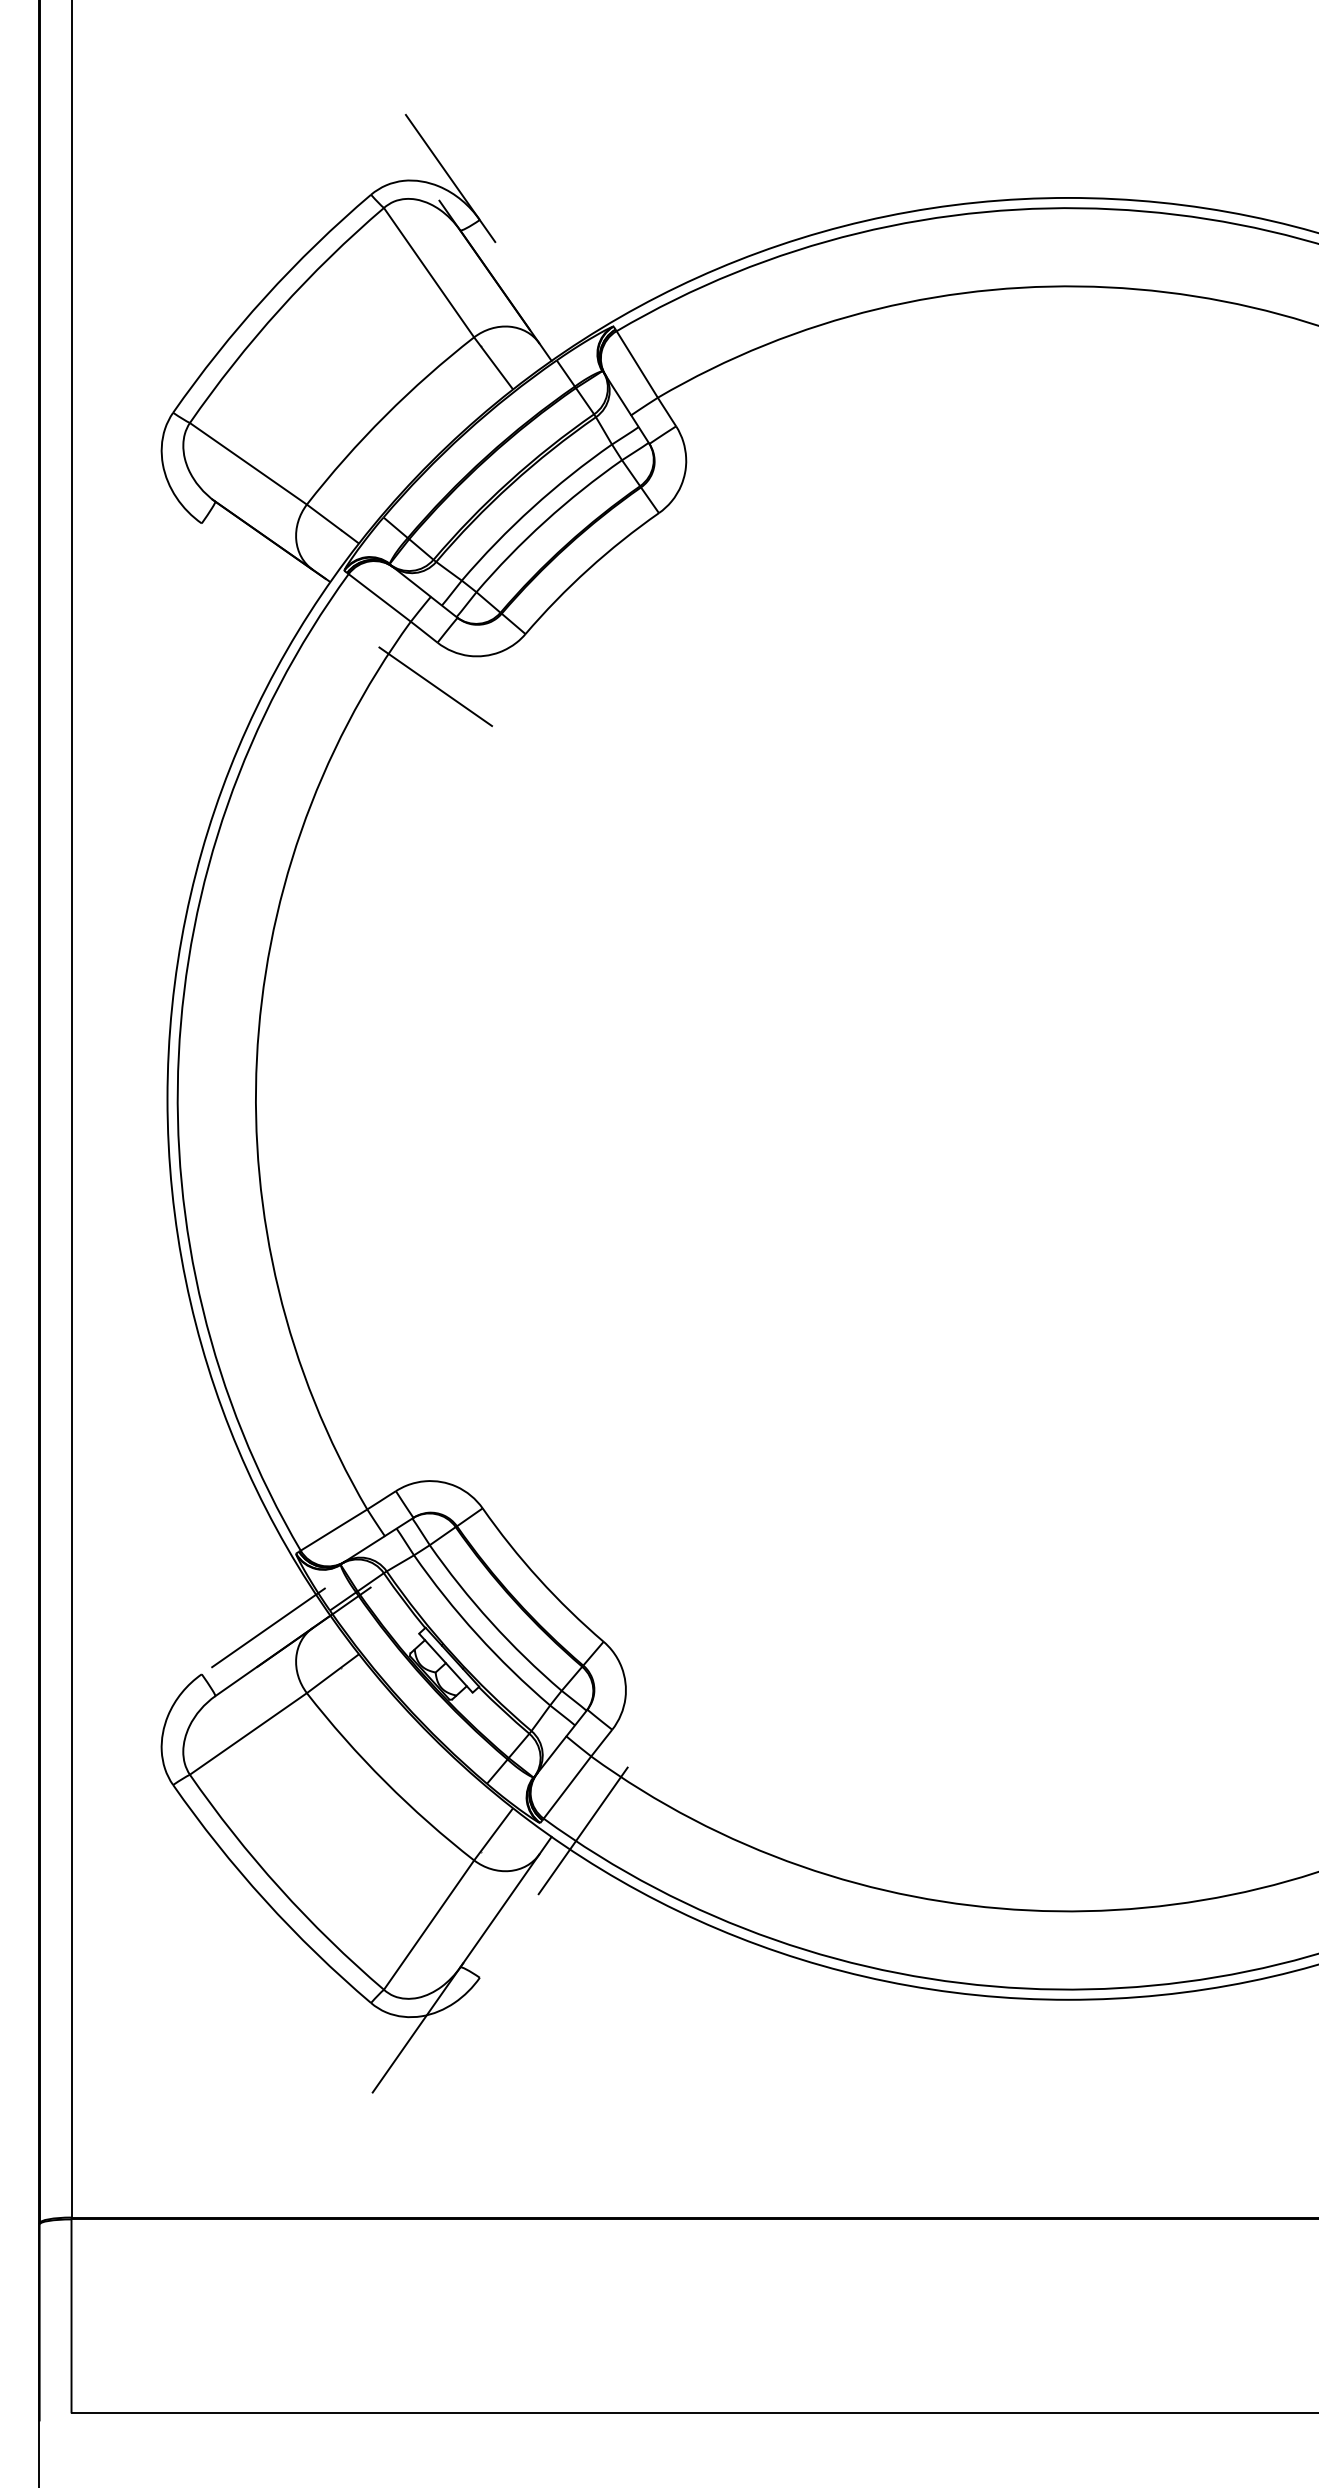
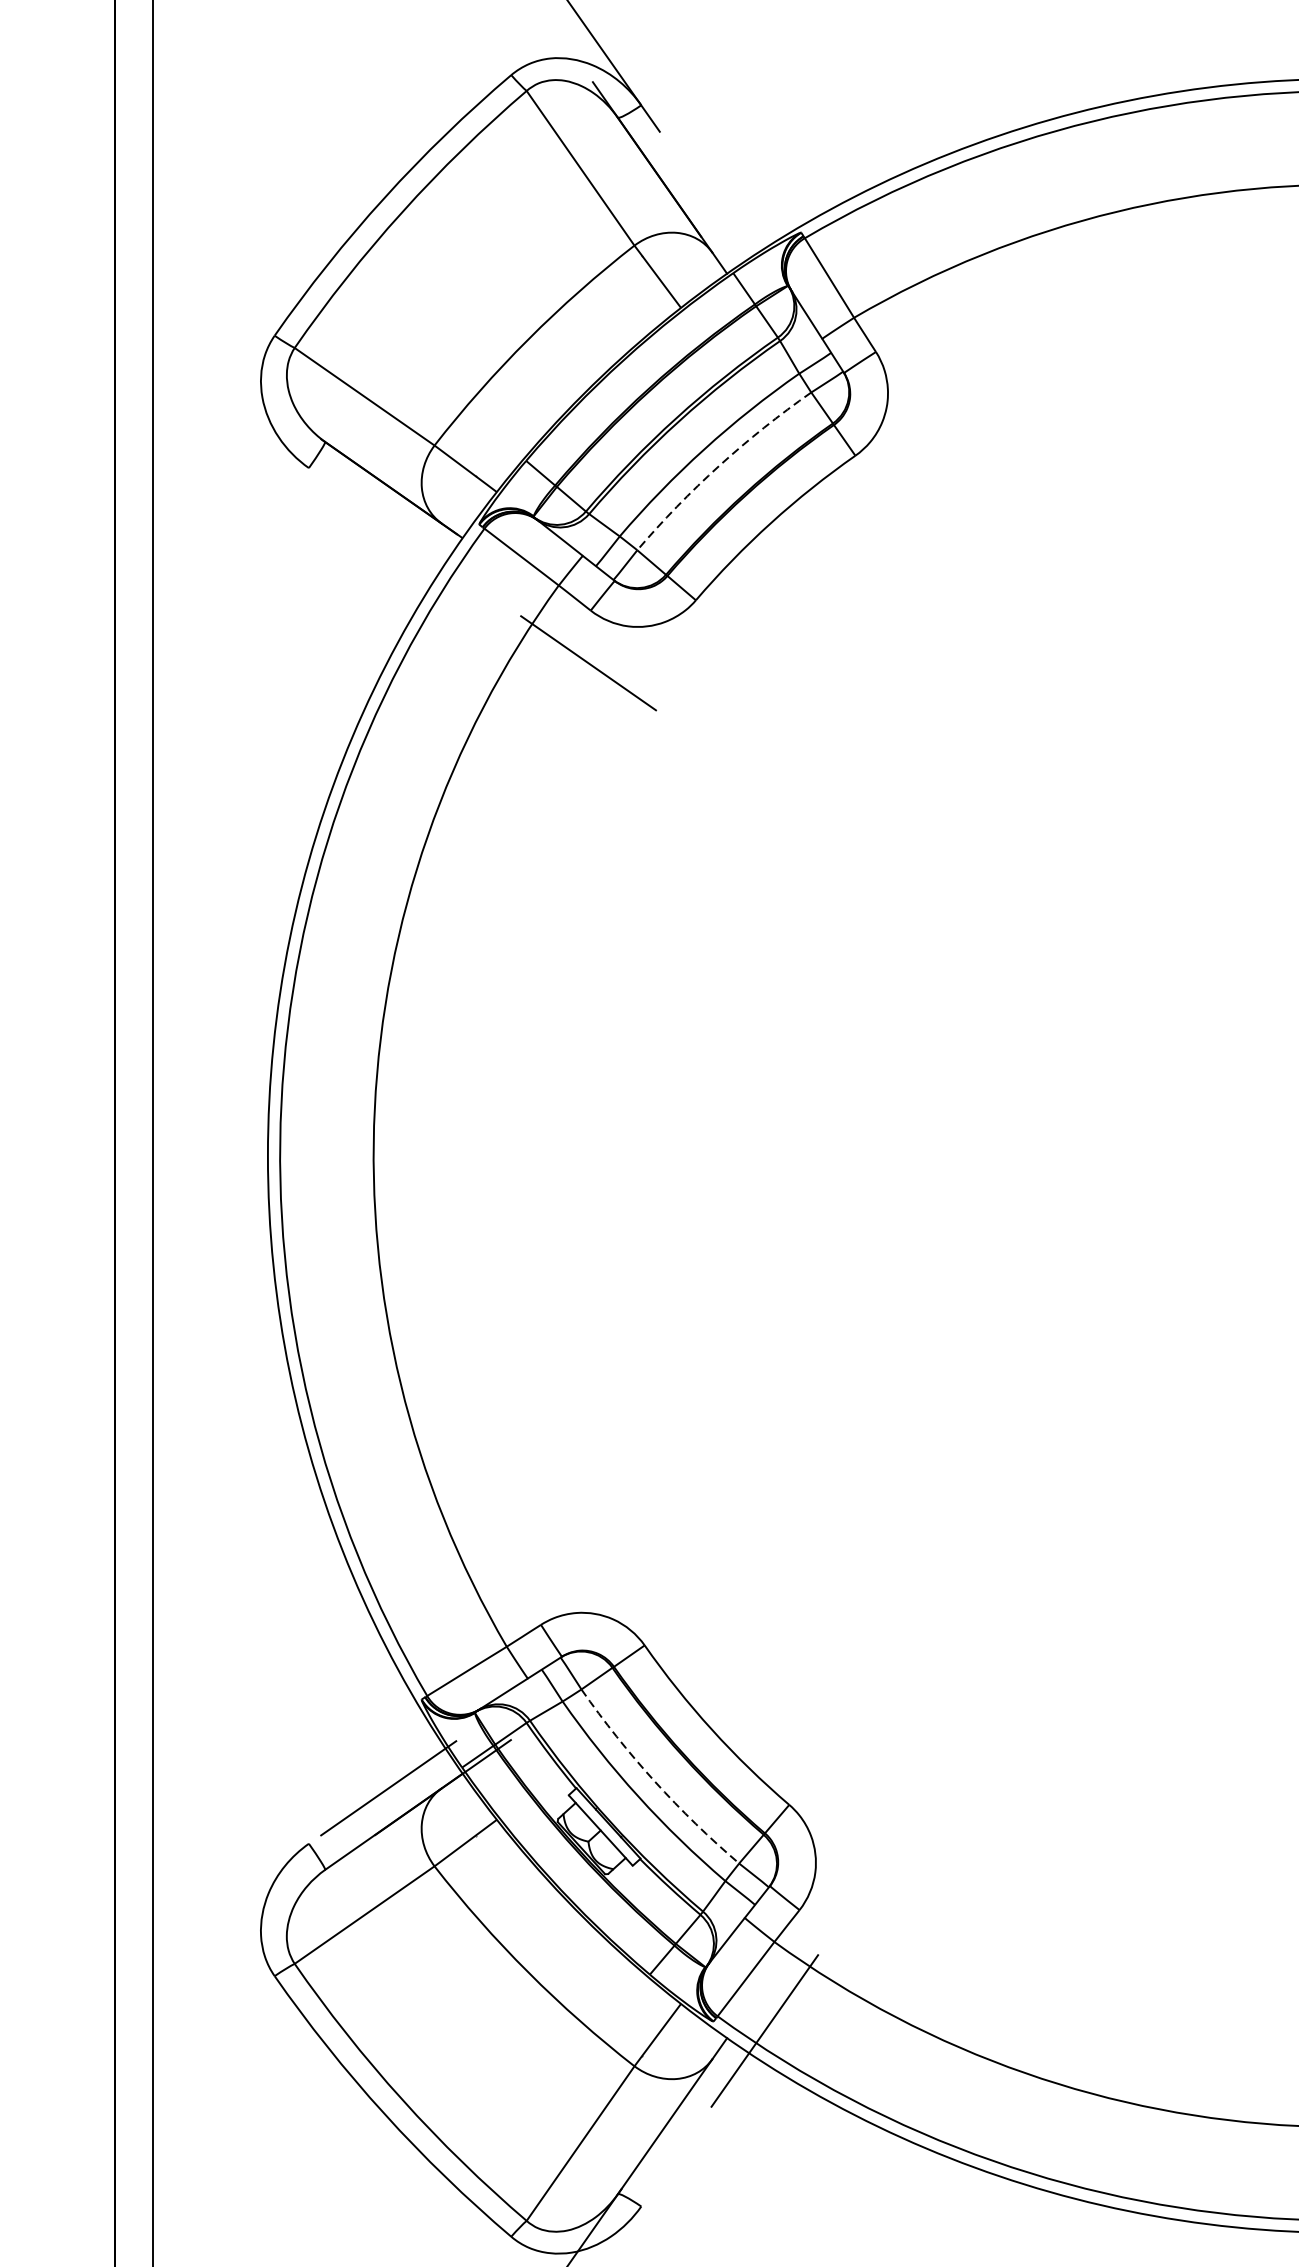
arc: (545, 521) -> (719, 465), solid -> dashed
arc: (491, 1622) -> (655, 1781), solid -> dashed

